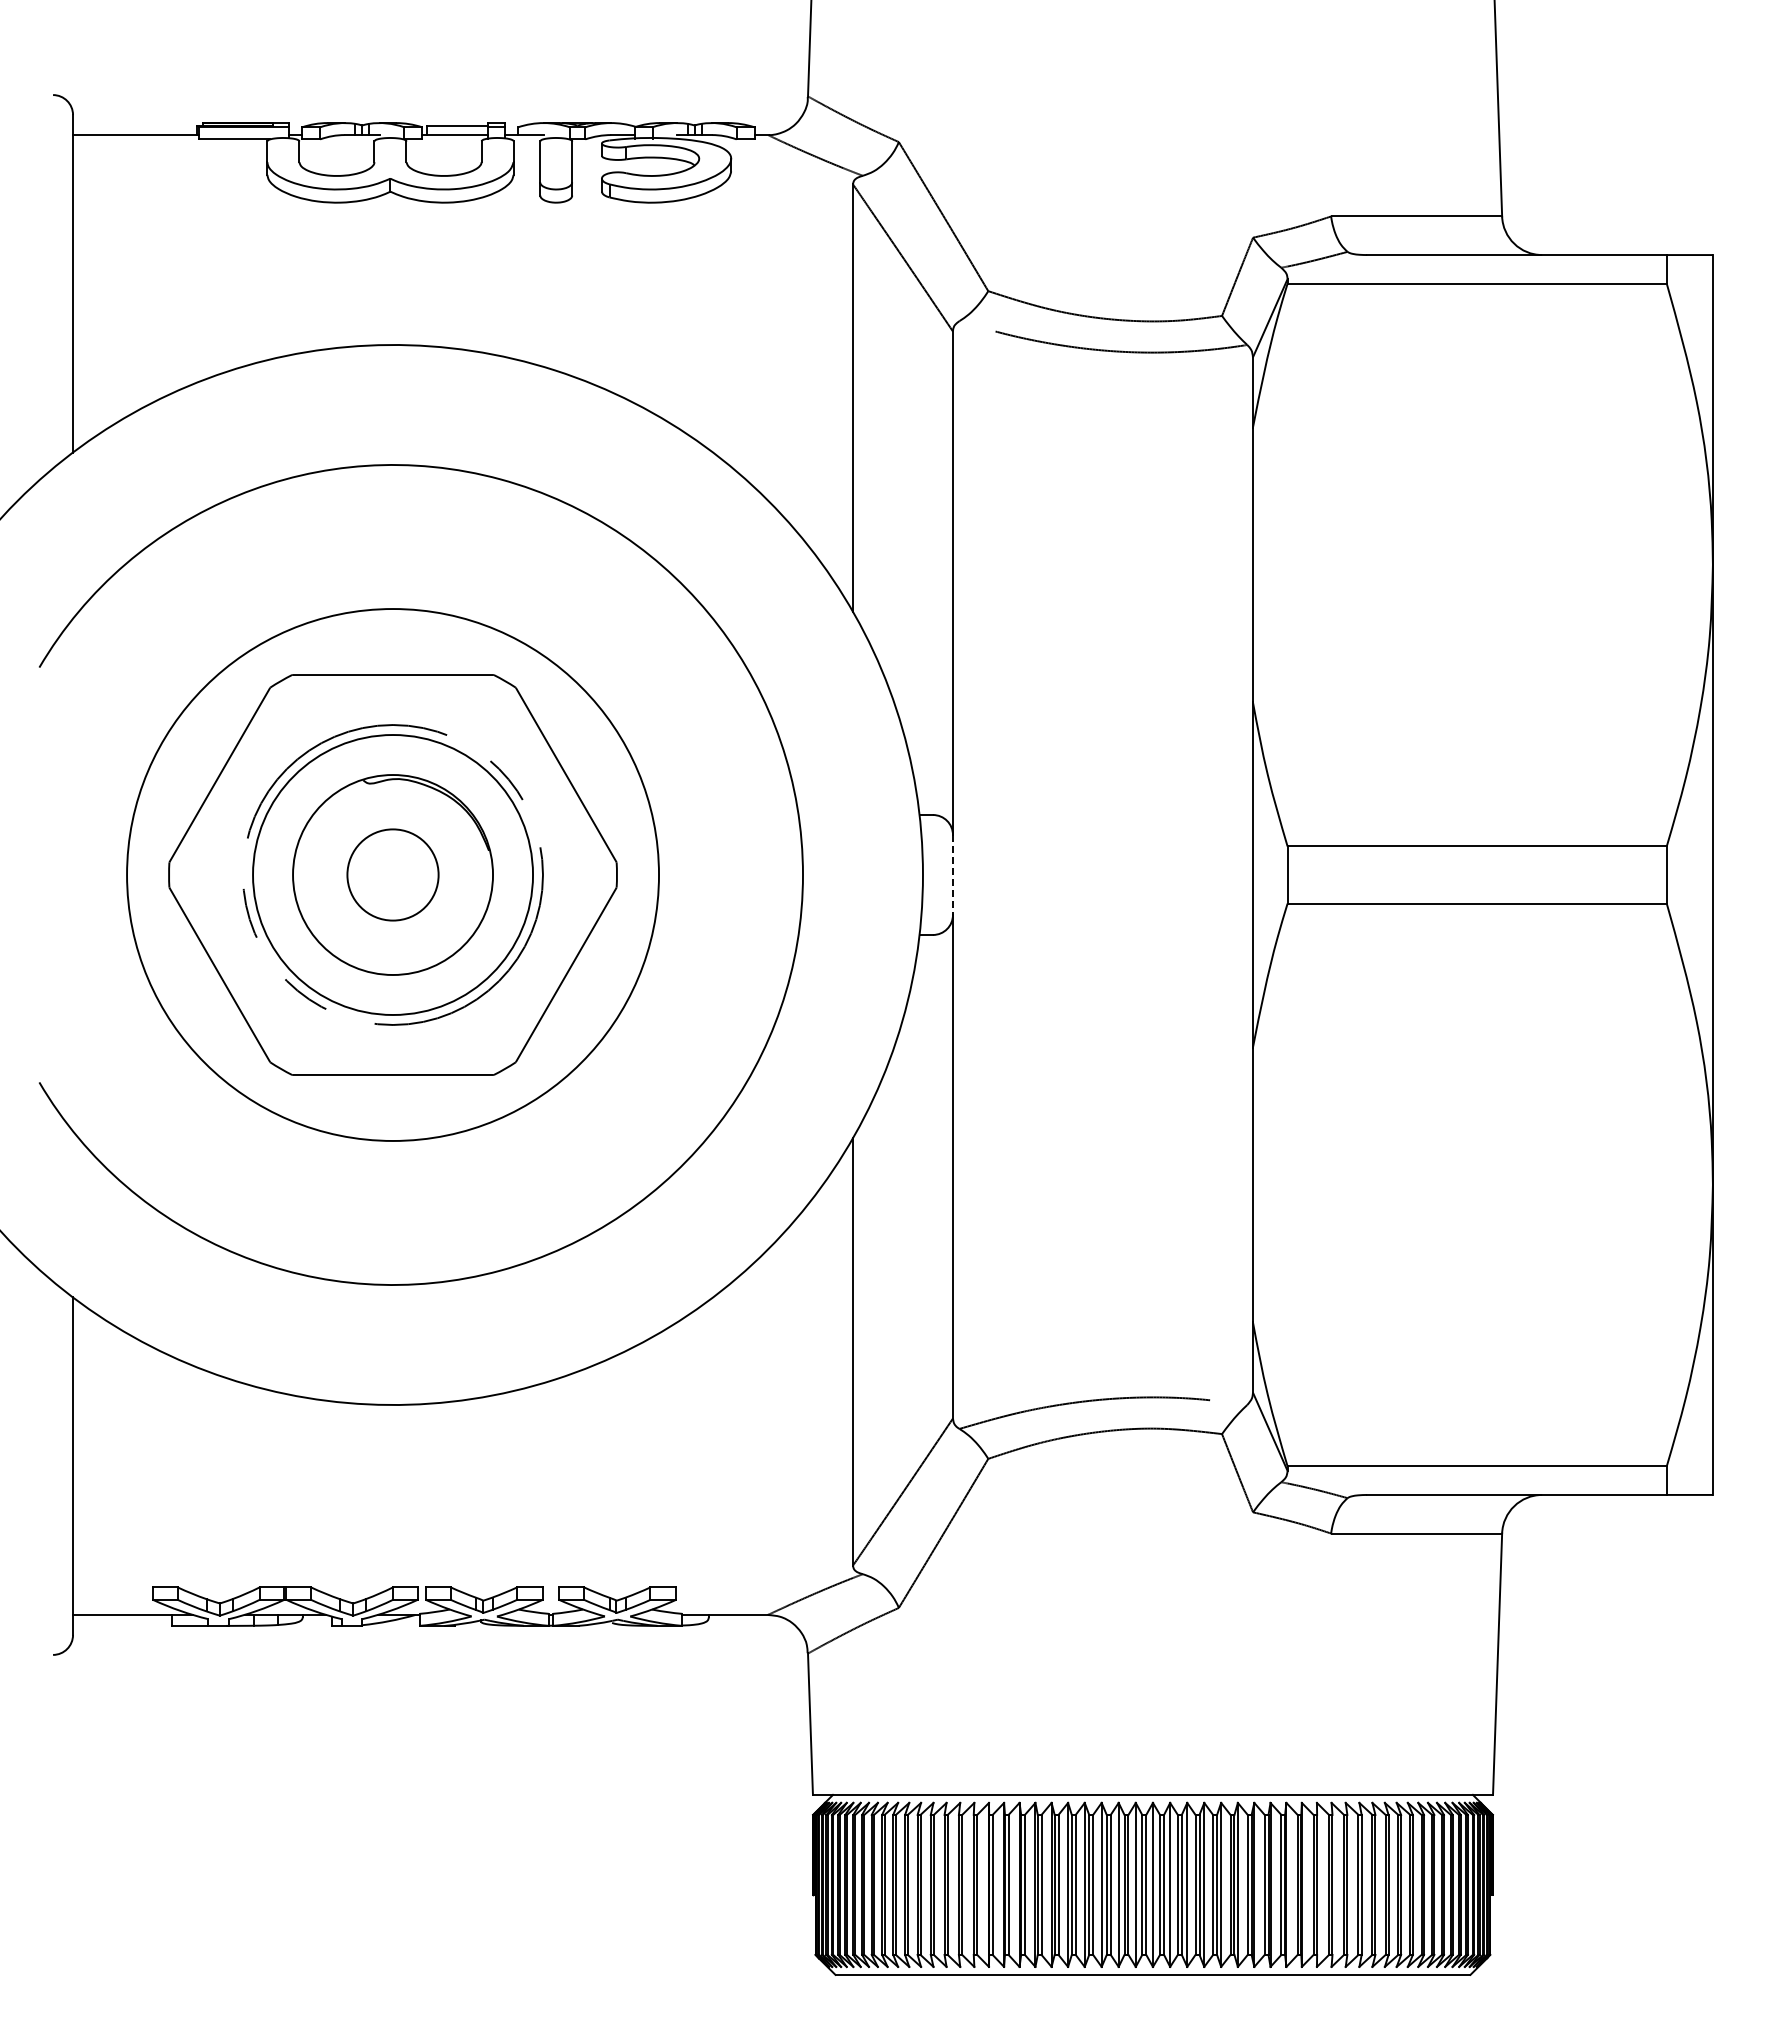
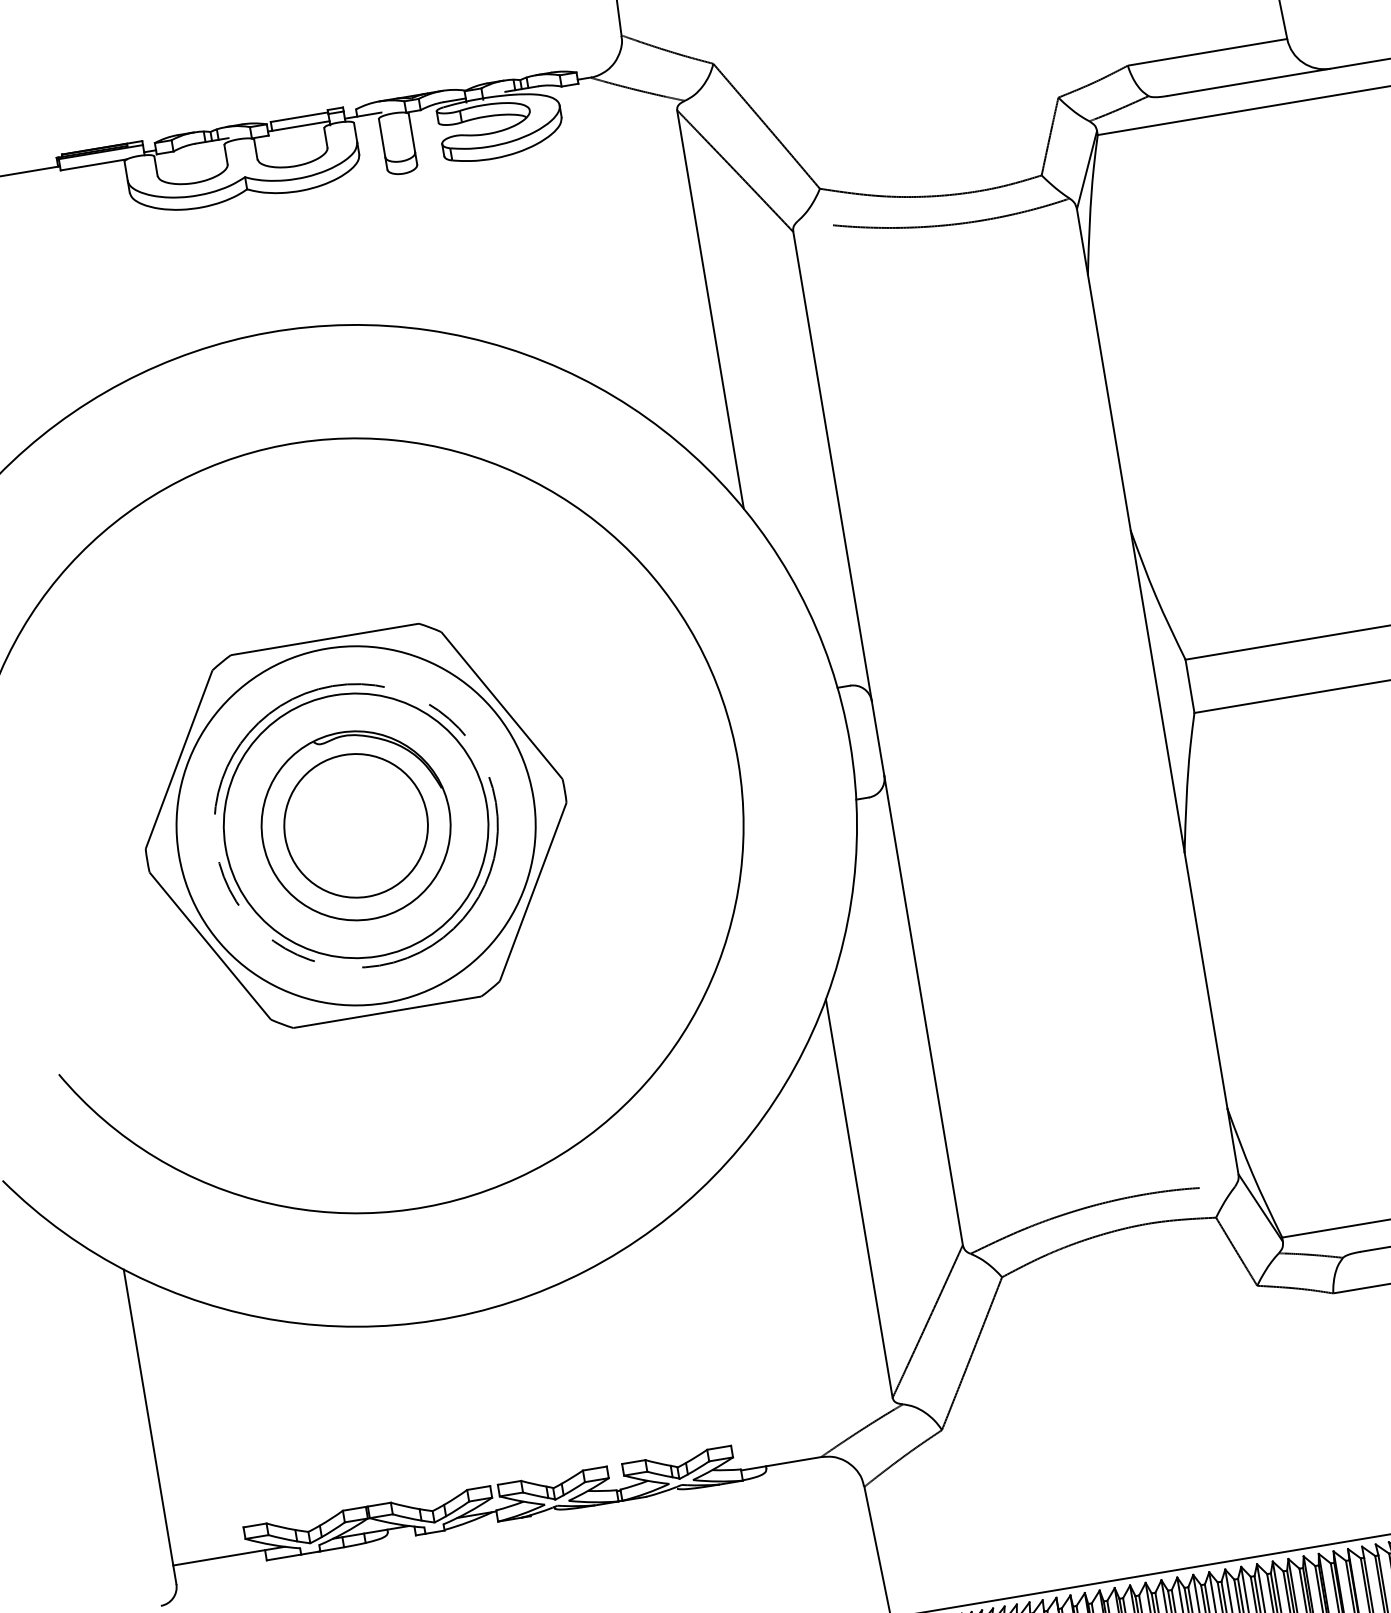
circle: (393, 874) -> (356, 825), size x0.71
circle: (393, 875) -> (356, 826), size x1.67
line: (952, 875) -> (877, 739), dashed -> solid

